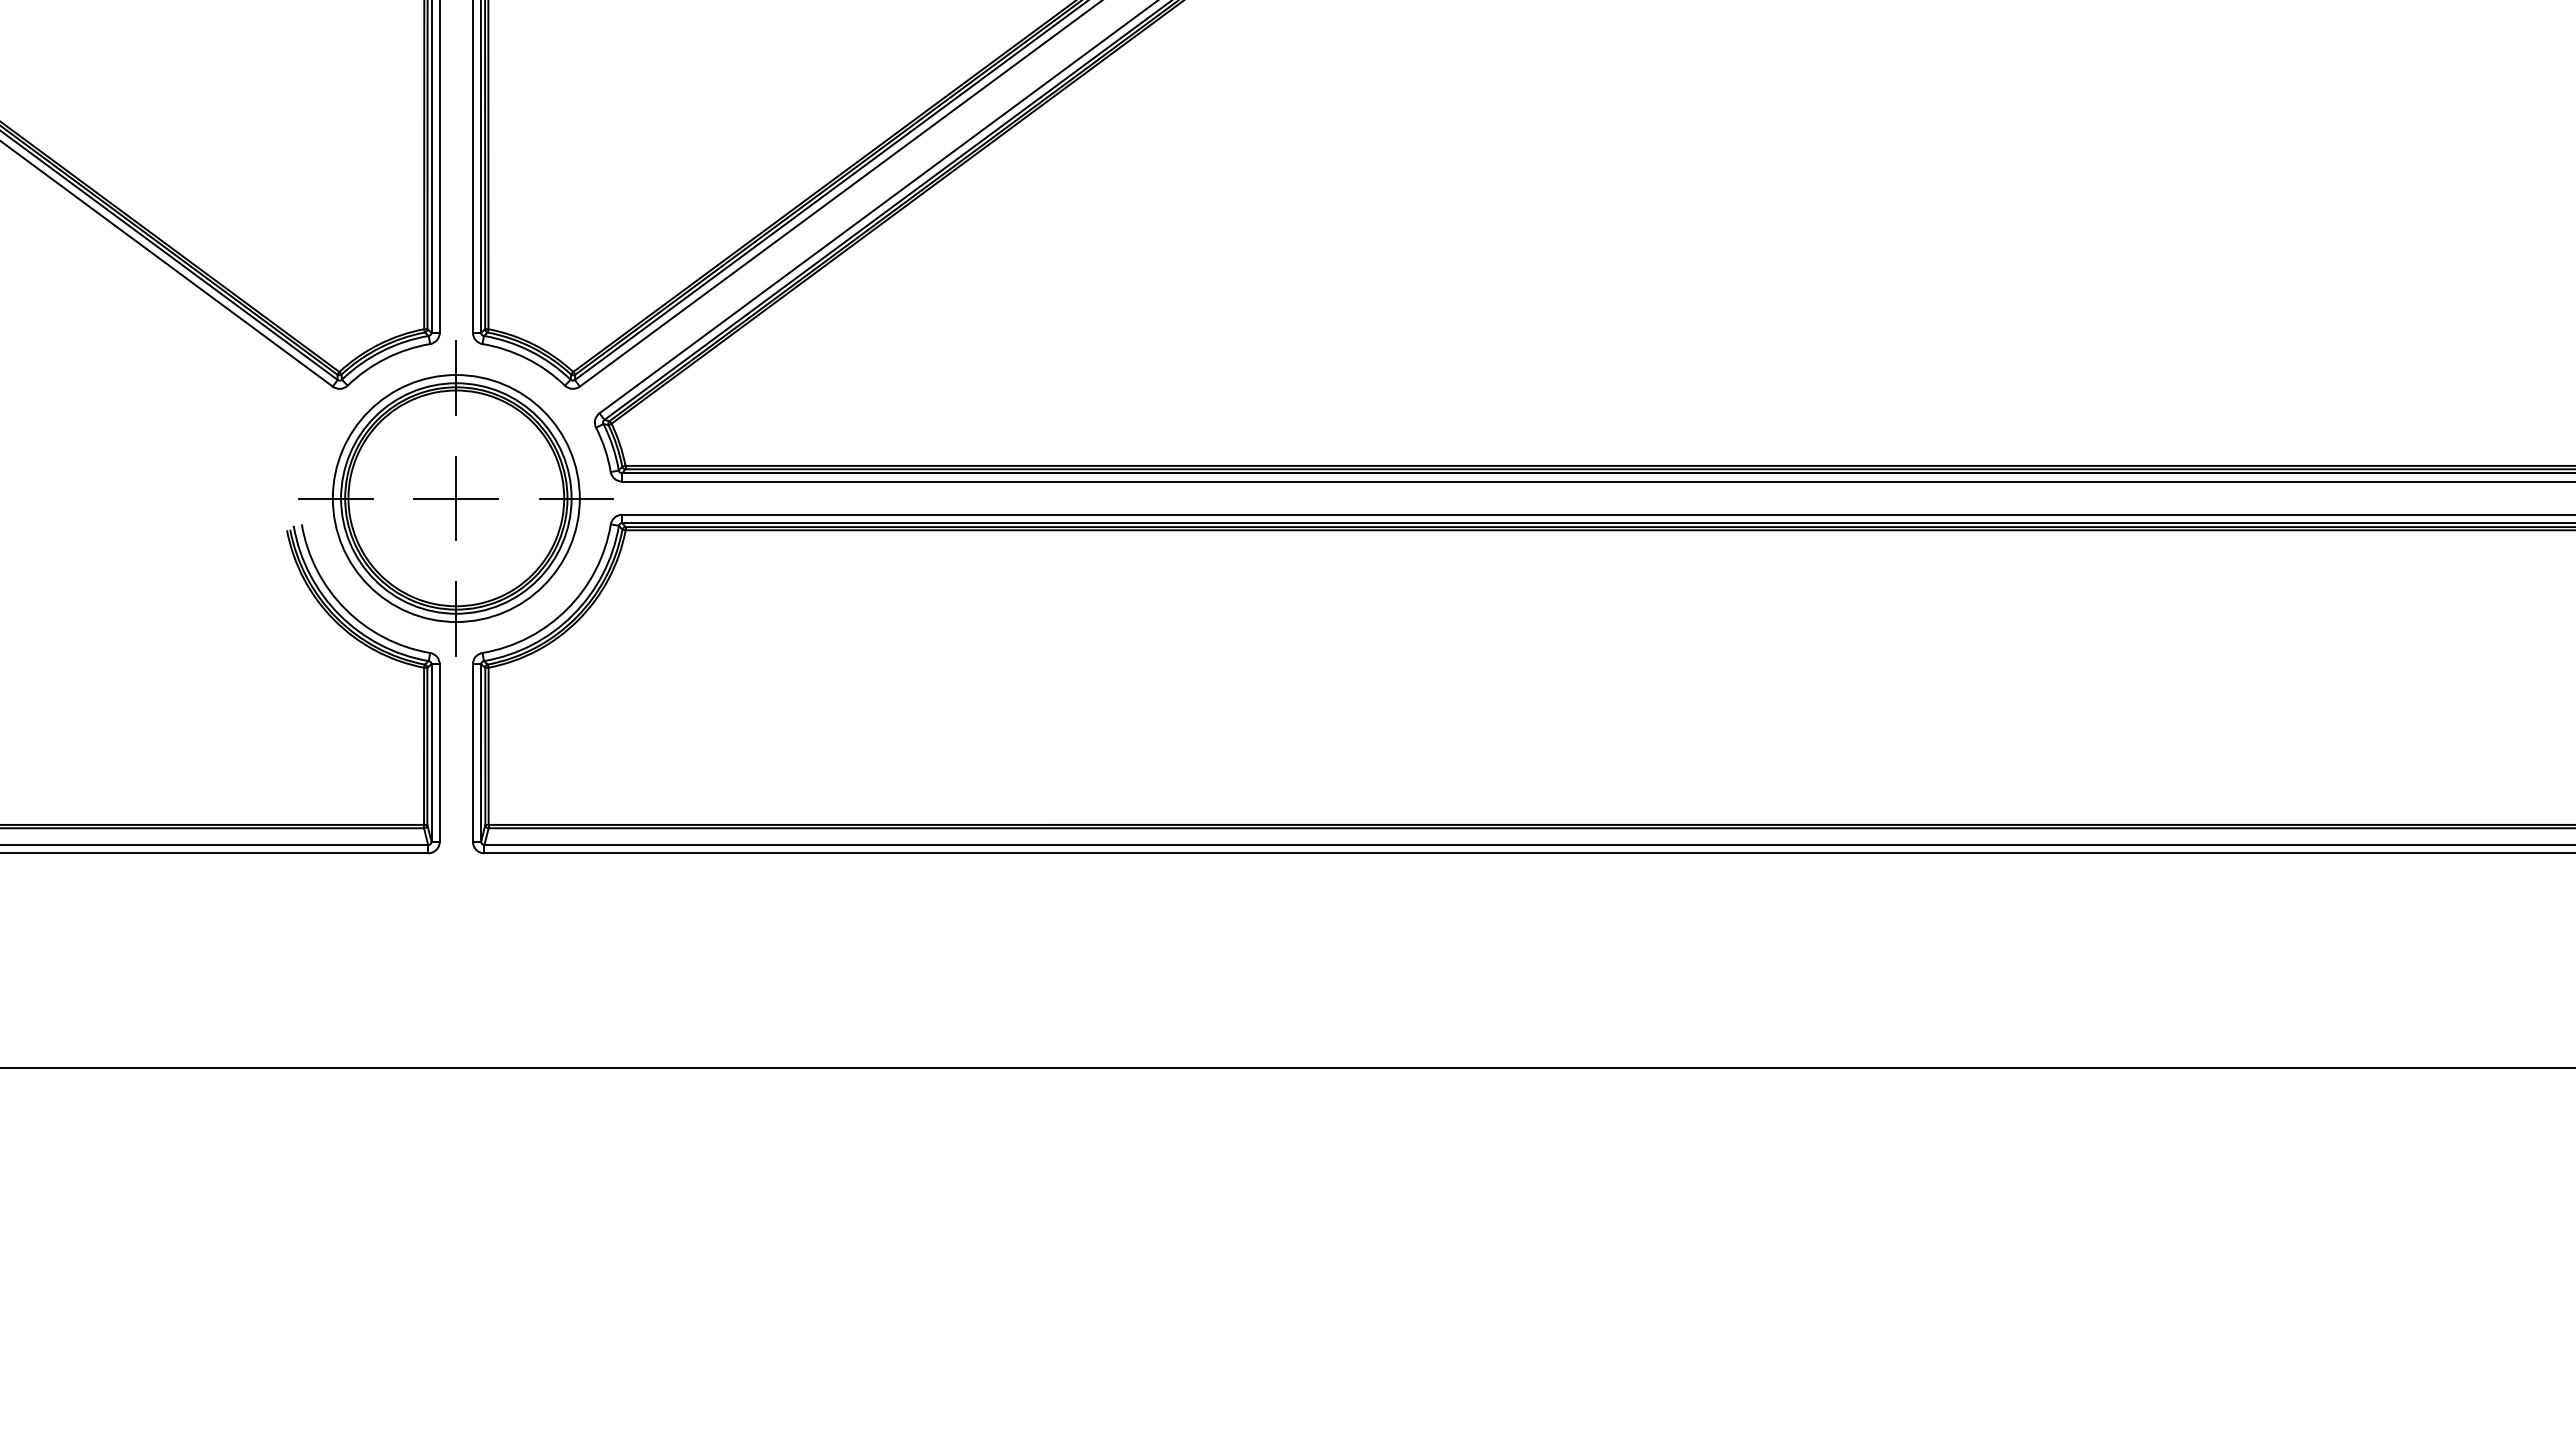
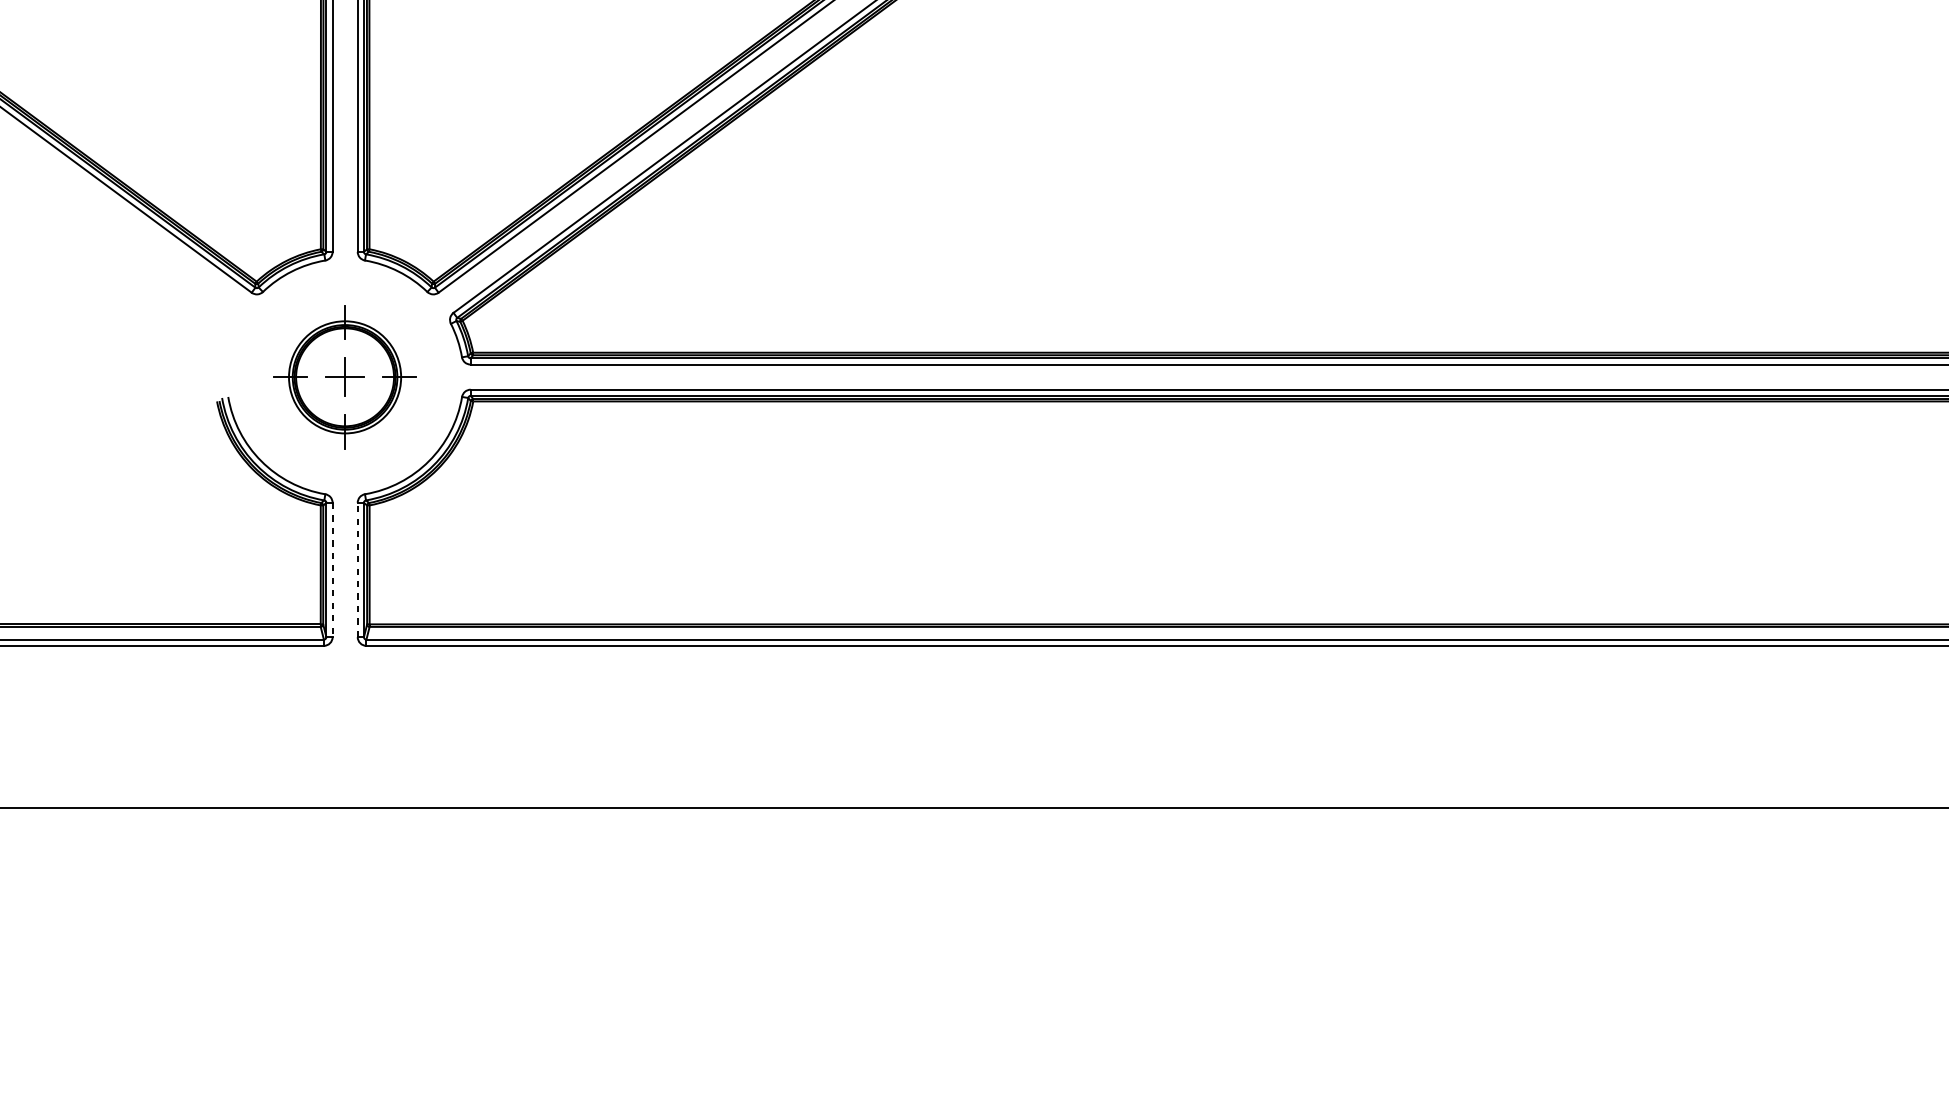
part: (455, 498) -> (344, 377), size x0.6
line: (439, 753) -> (332, 570), solid -> dashed
line: (472, 753) -> (357, 570), solid -> dashed

